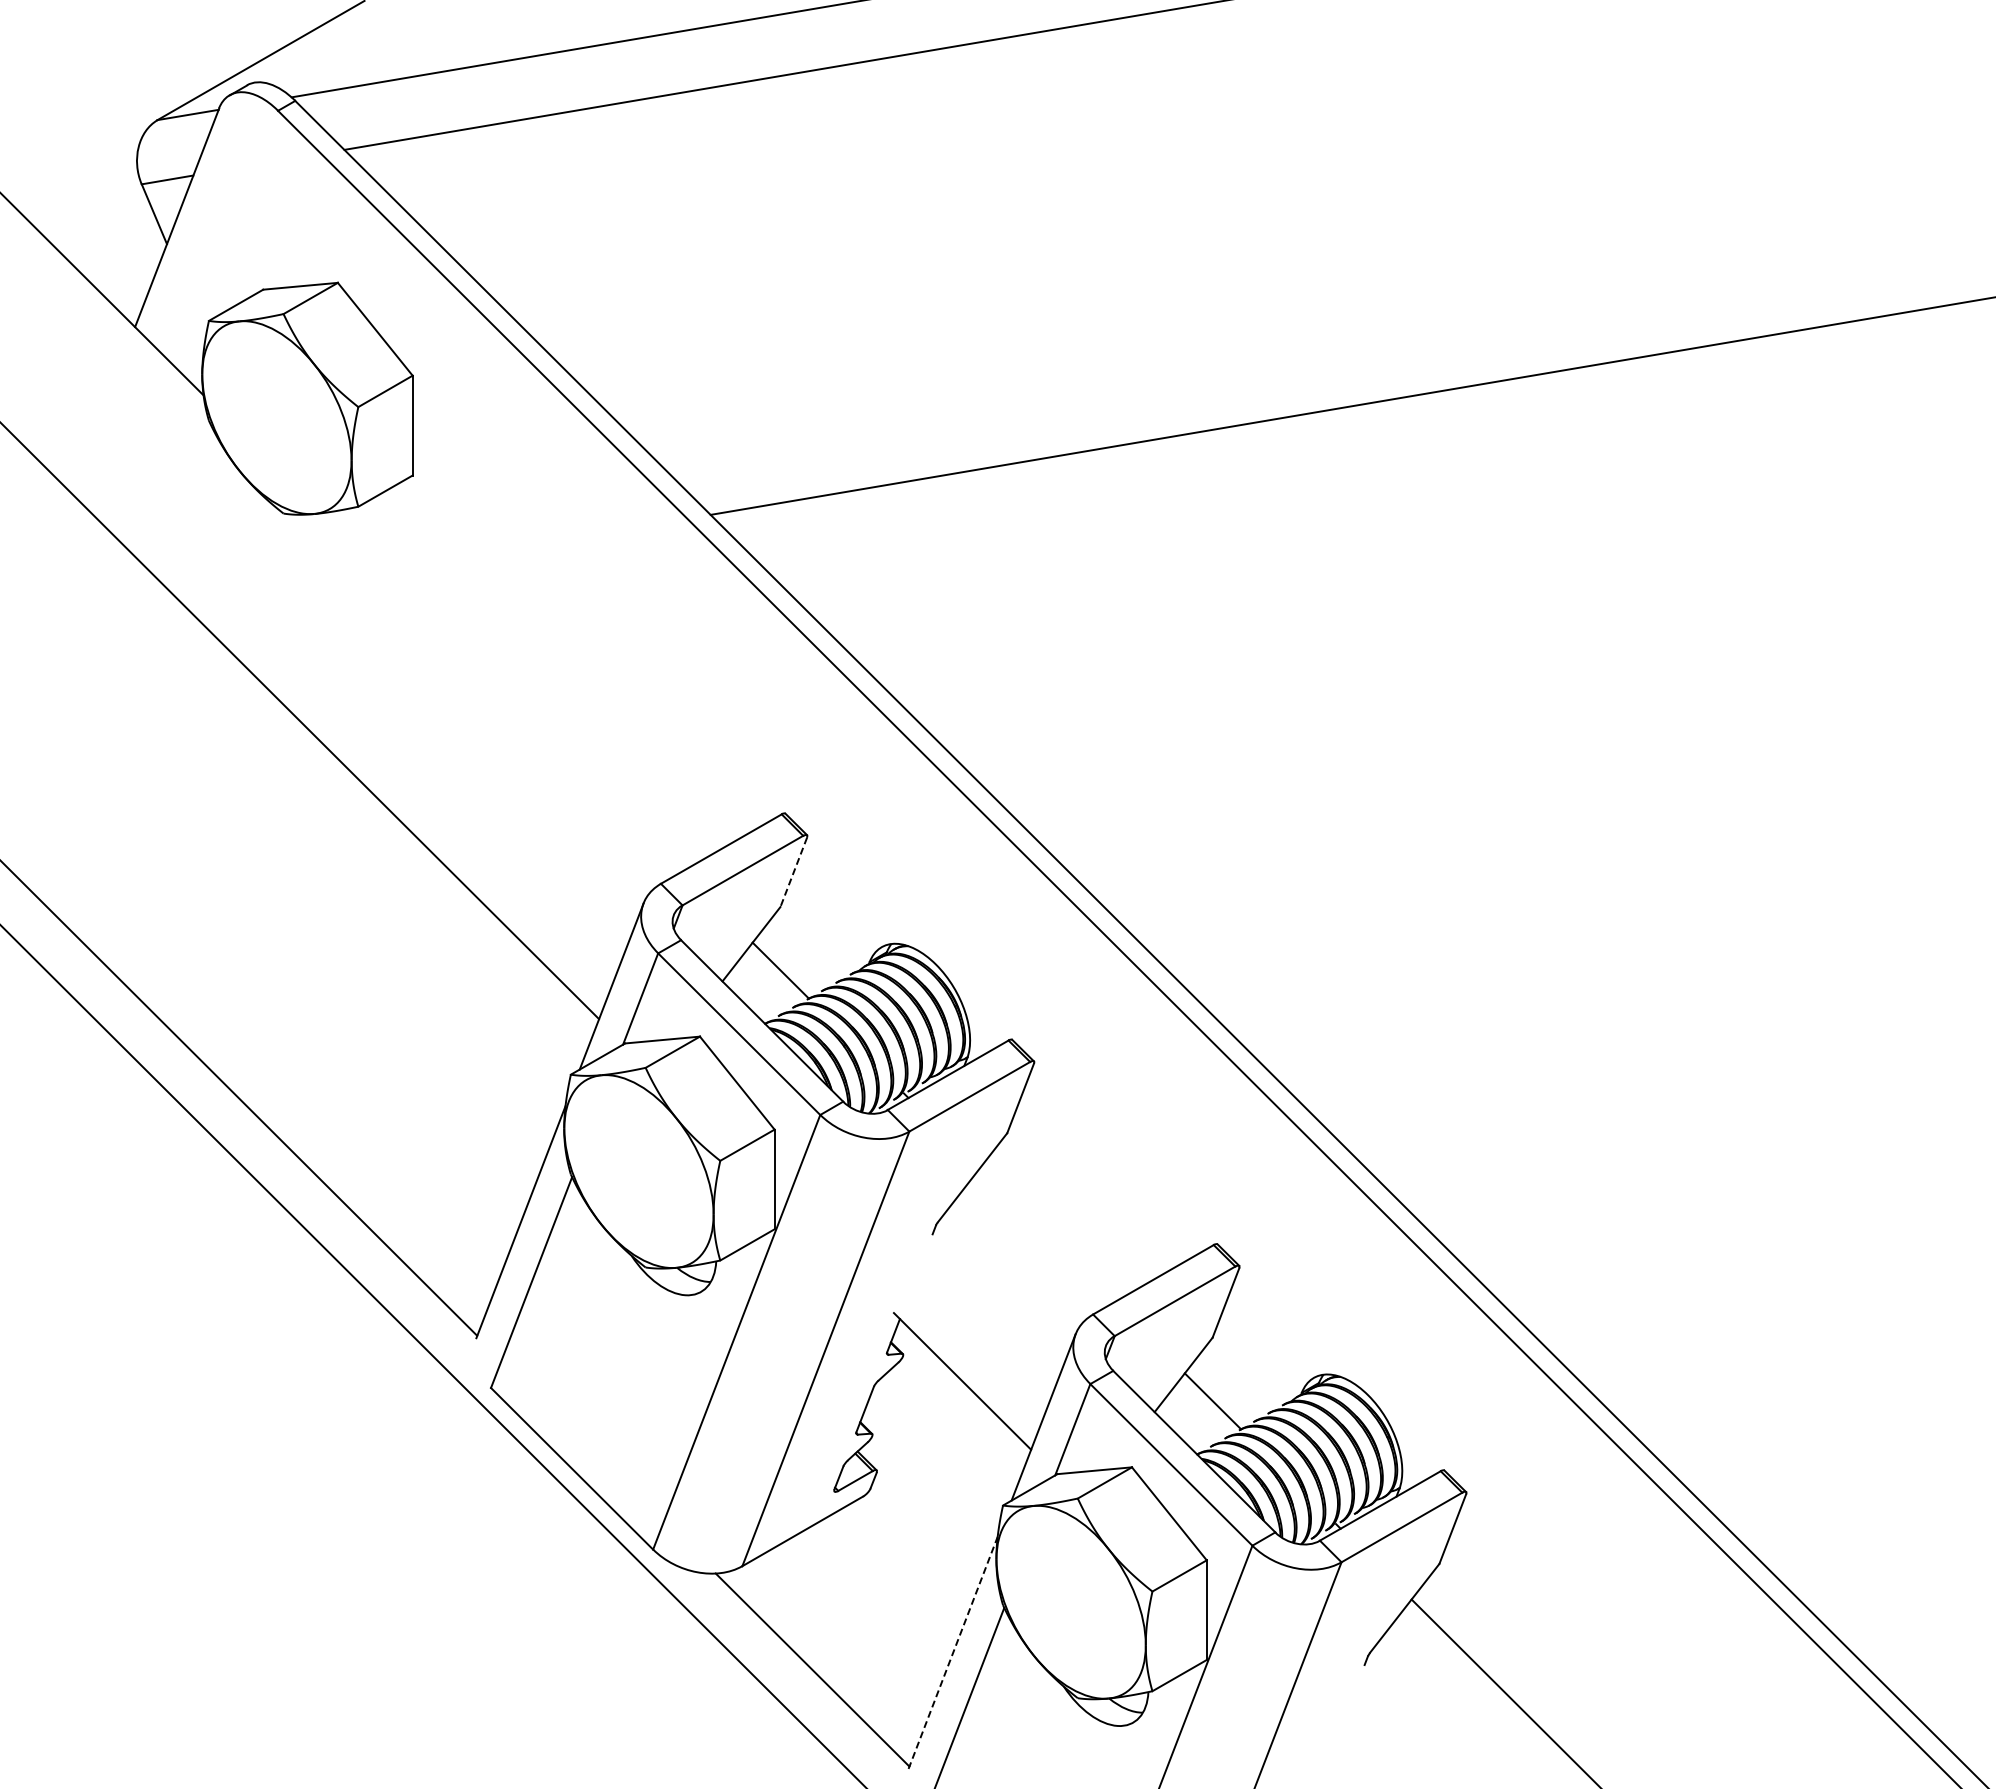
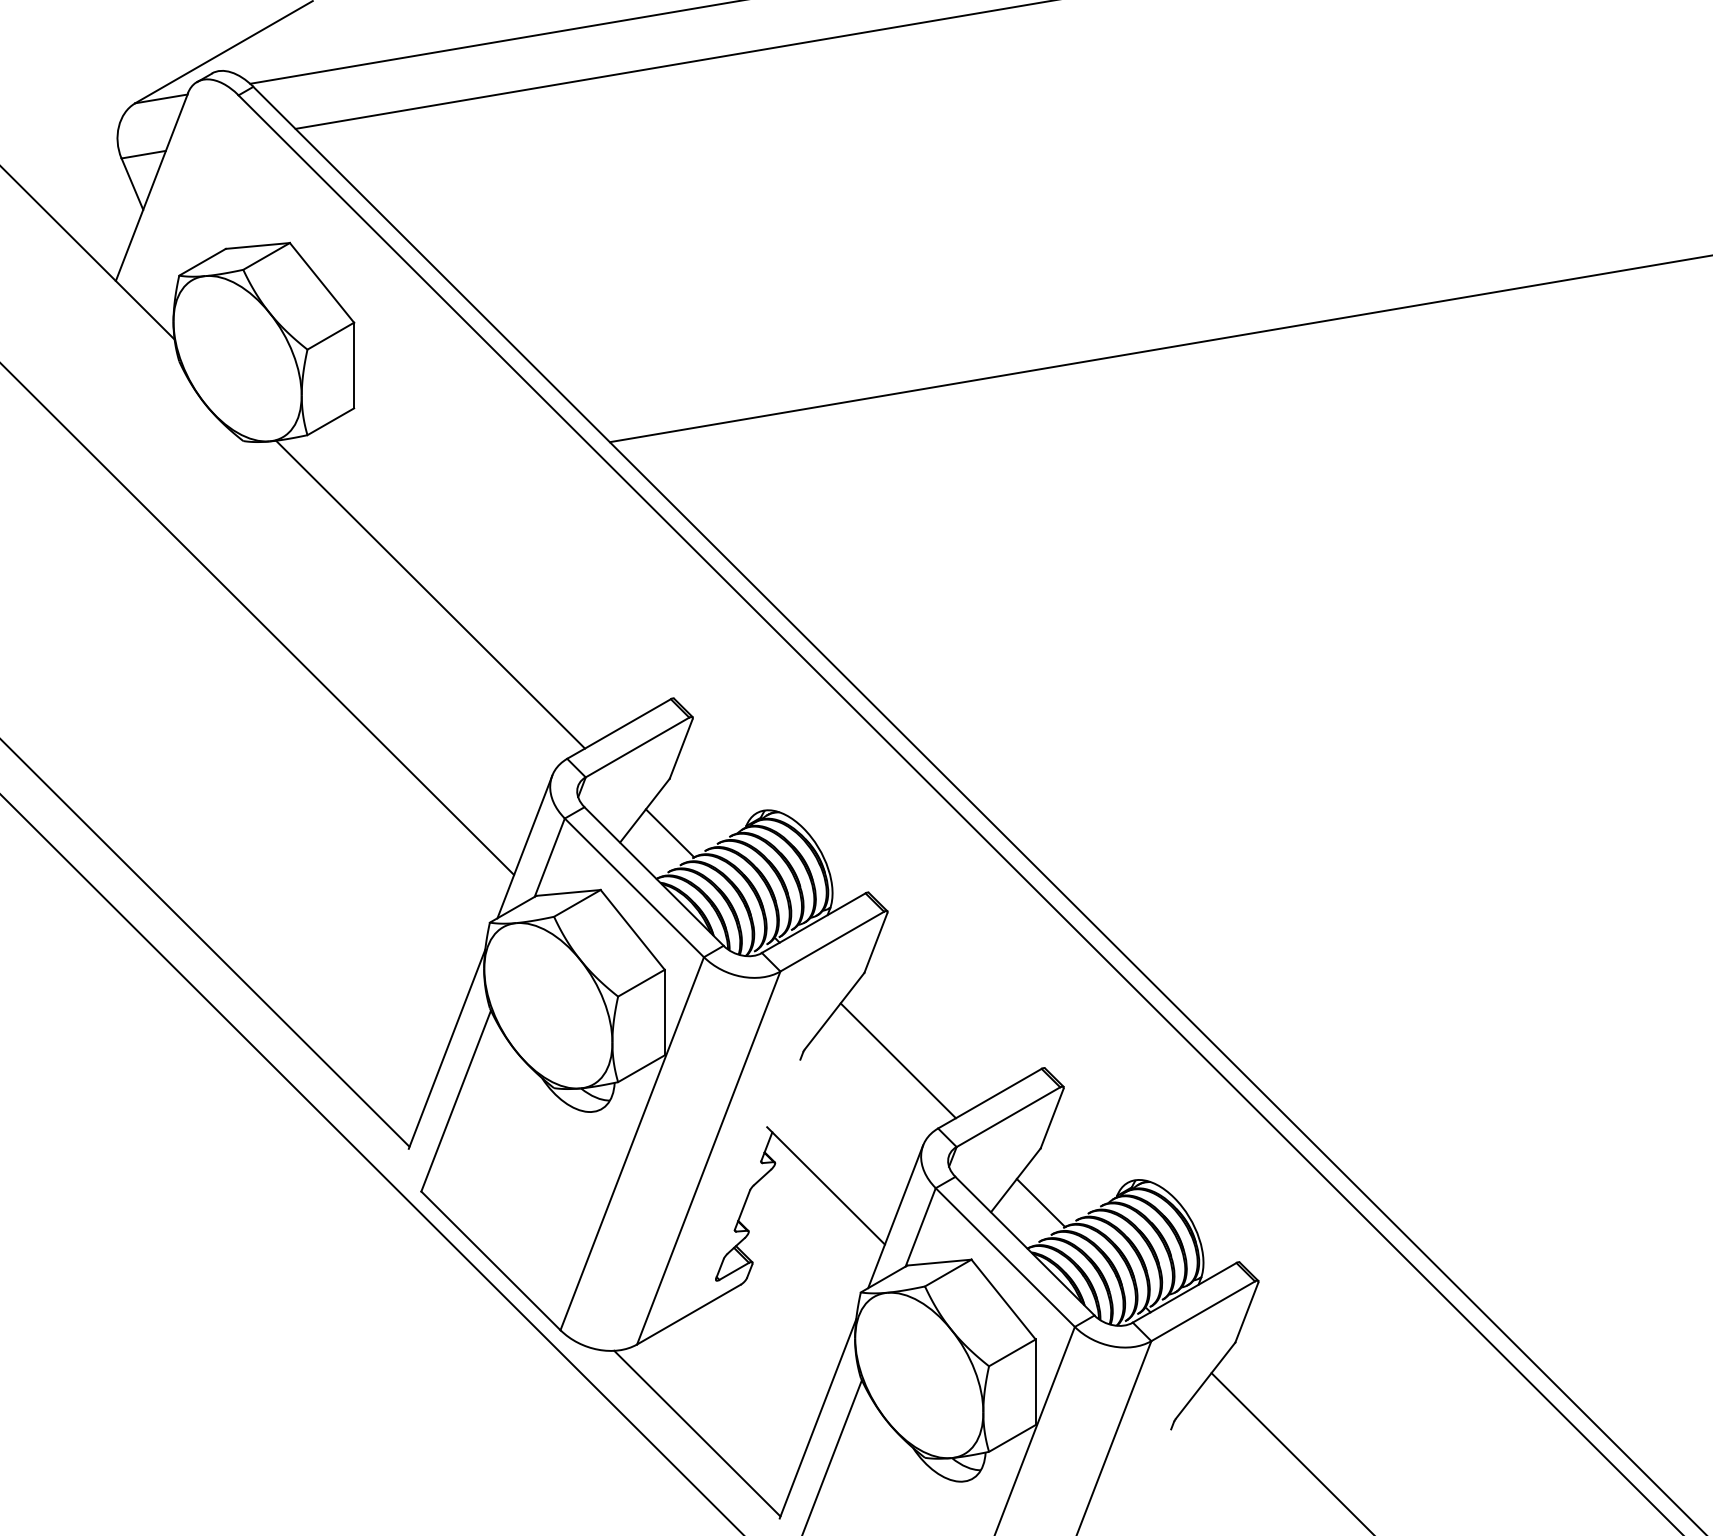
line: (501, 692) -> (430, 594), added
line: (793, 872) -> (680, 749), dashed -> solid
line: (1046, 1235) -> (898, 1060), added
line: (953, 1652) -> (818, 1418), dashed -> solid

